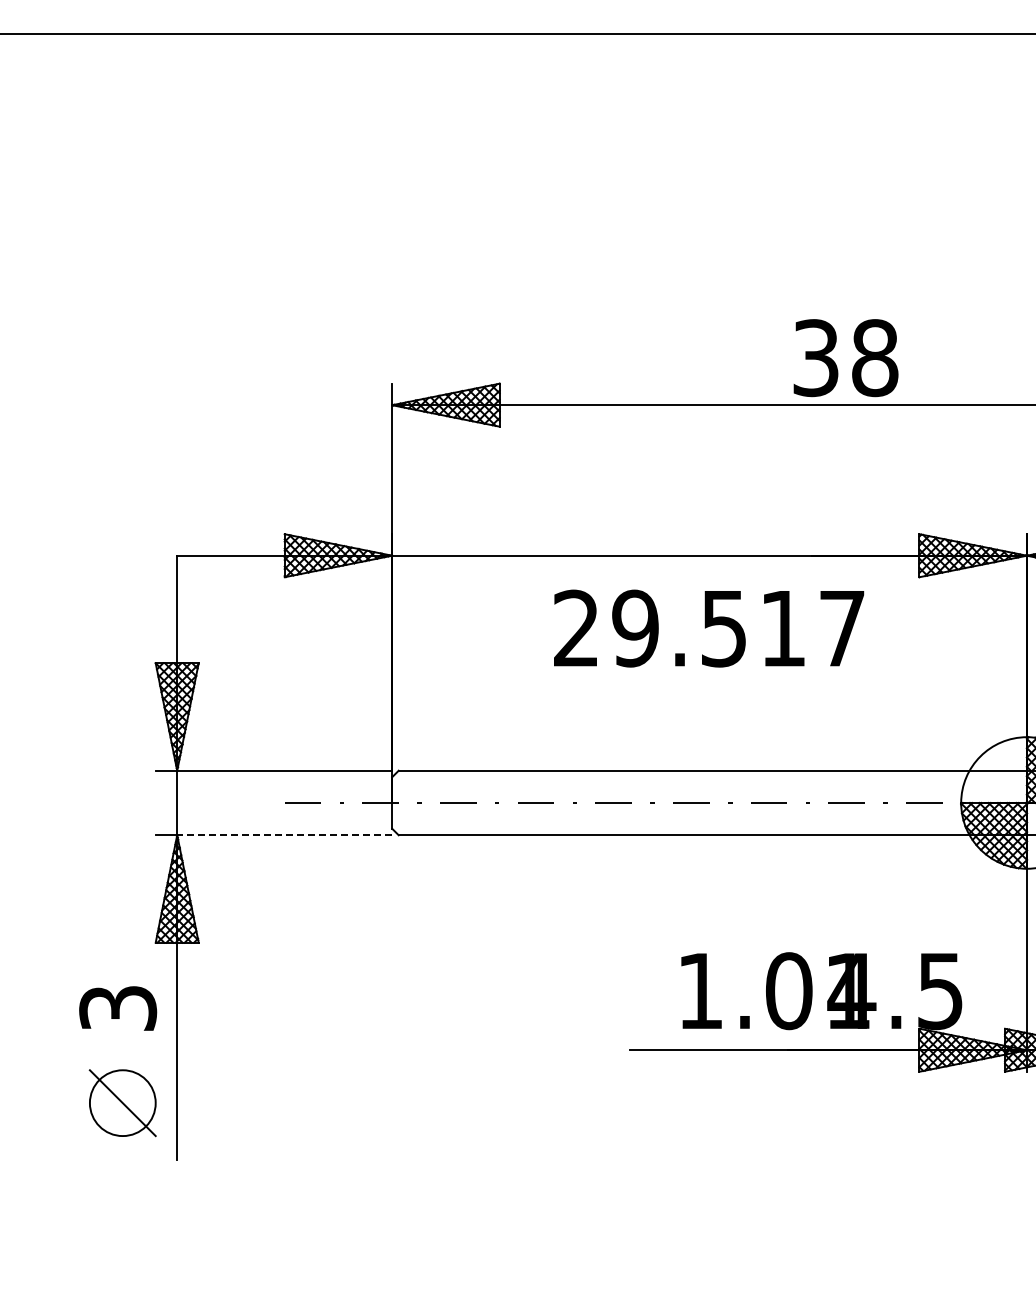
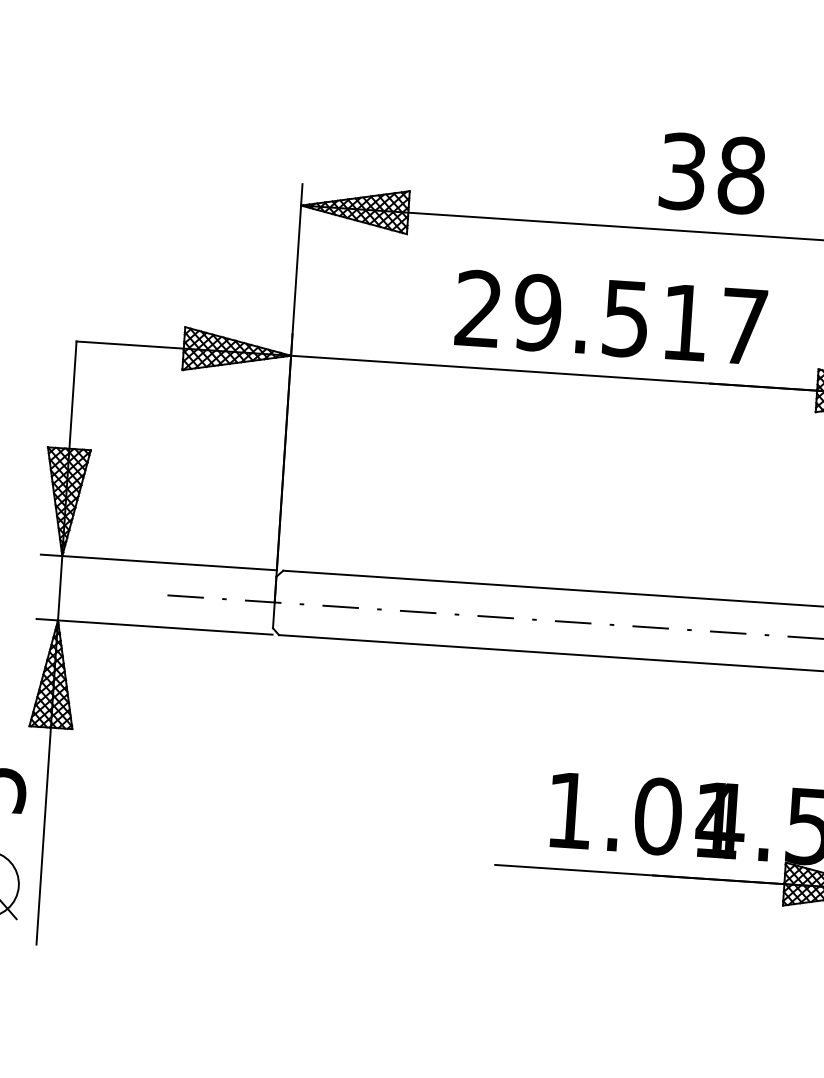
text: (845, 358) -> (712, 174), moved
text: (709, 628) -> (611, 317), moved
line: (284, 835) -> (165, 627), dashed -> solid

